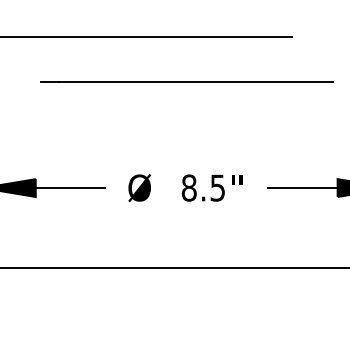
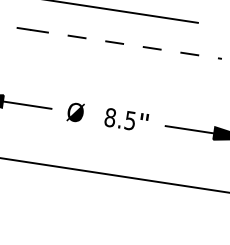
line: (196, 82) -> (126, 44), solid -> dashed

